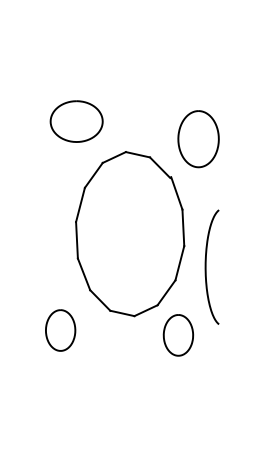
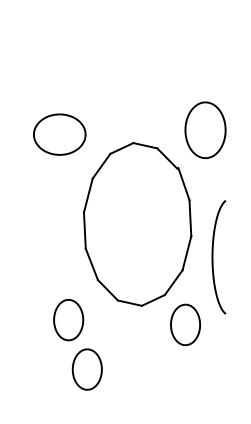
curve: (76, 102) -> (59, 115), moved
curve: (66, 375) -> (74, 364), added

